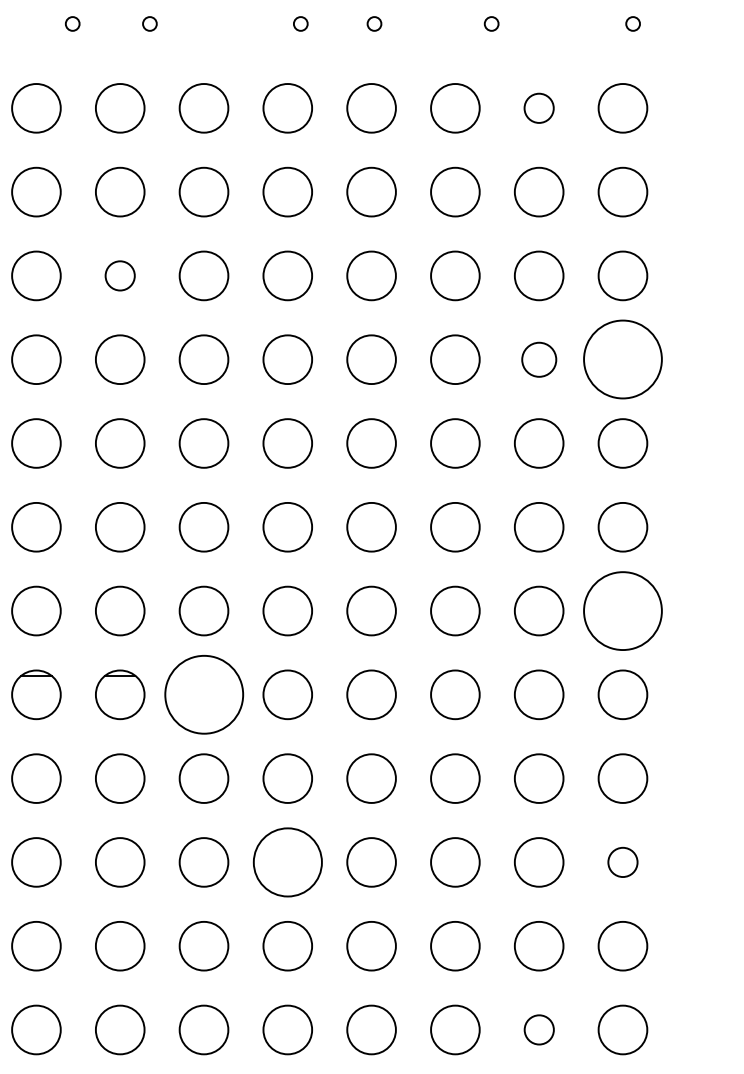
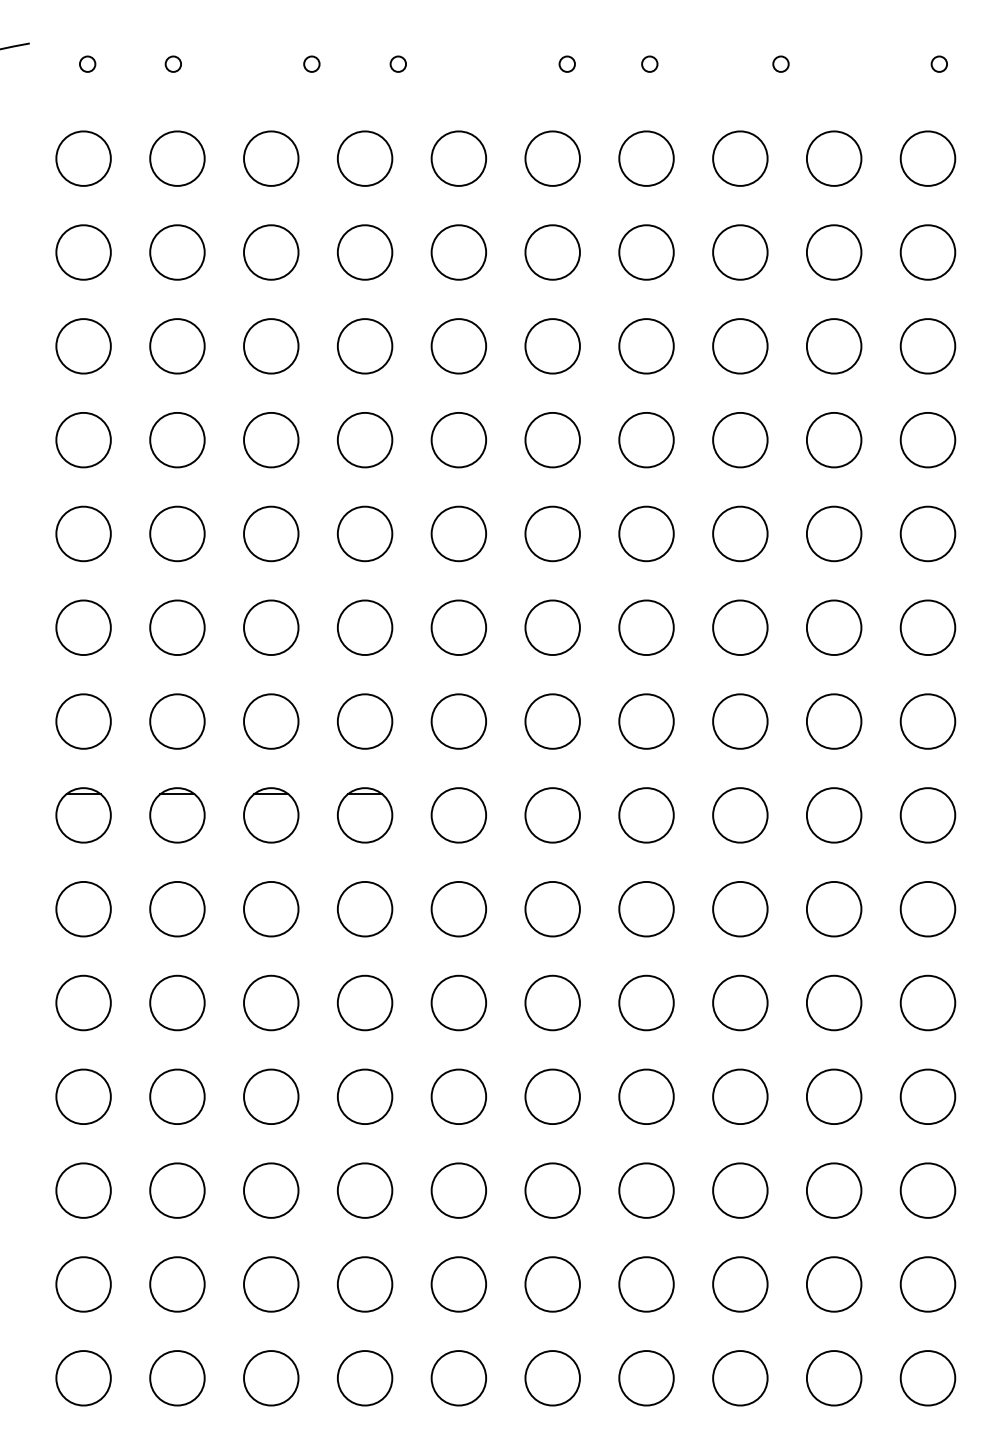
circle: (538, 108) -> (833, 158), size x1.67
circle: (119, 276) -> (364, 346), size x1.67
circle: (539, 360) -> (834, 440), size x1.43
circle: (622, 360) -> (927, 440), size x0.62
circle: (622, 610) -> (927, 721), size x0.62
circle: (203, 694) -> (458, 815), size x0.62
circle: (287, 861) -> (552, 1002), size x0.71
circle: (622, 861) -> (927, 1002), size x1.67
circle: (539, 1029) -> (834, 1190), size x1.67

